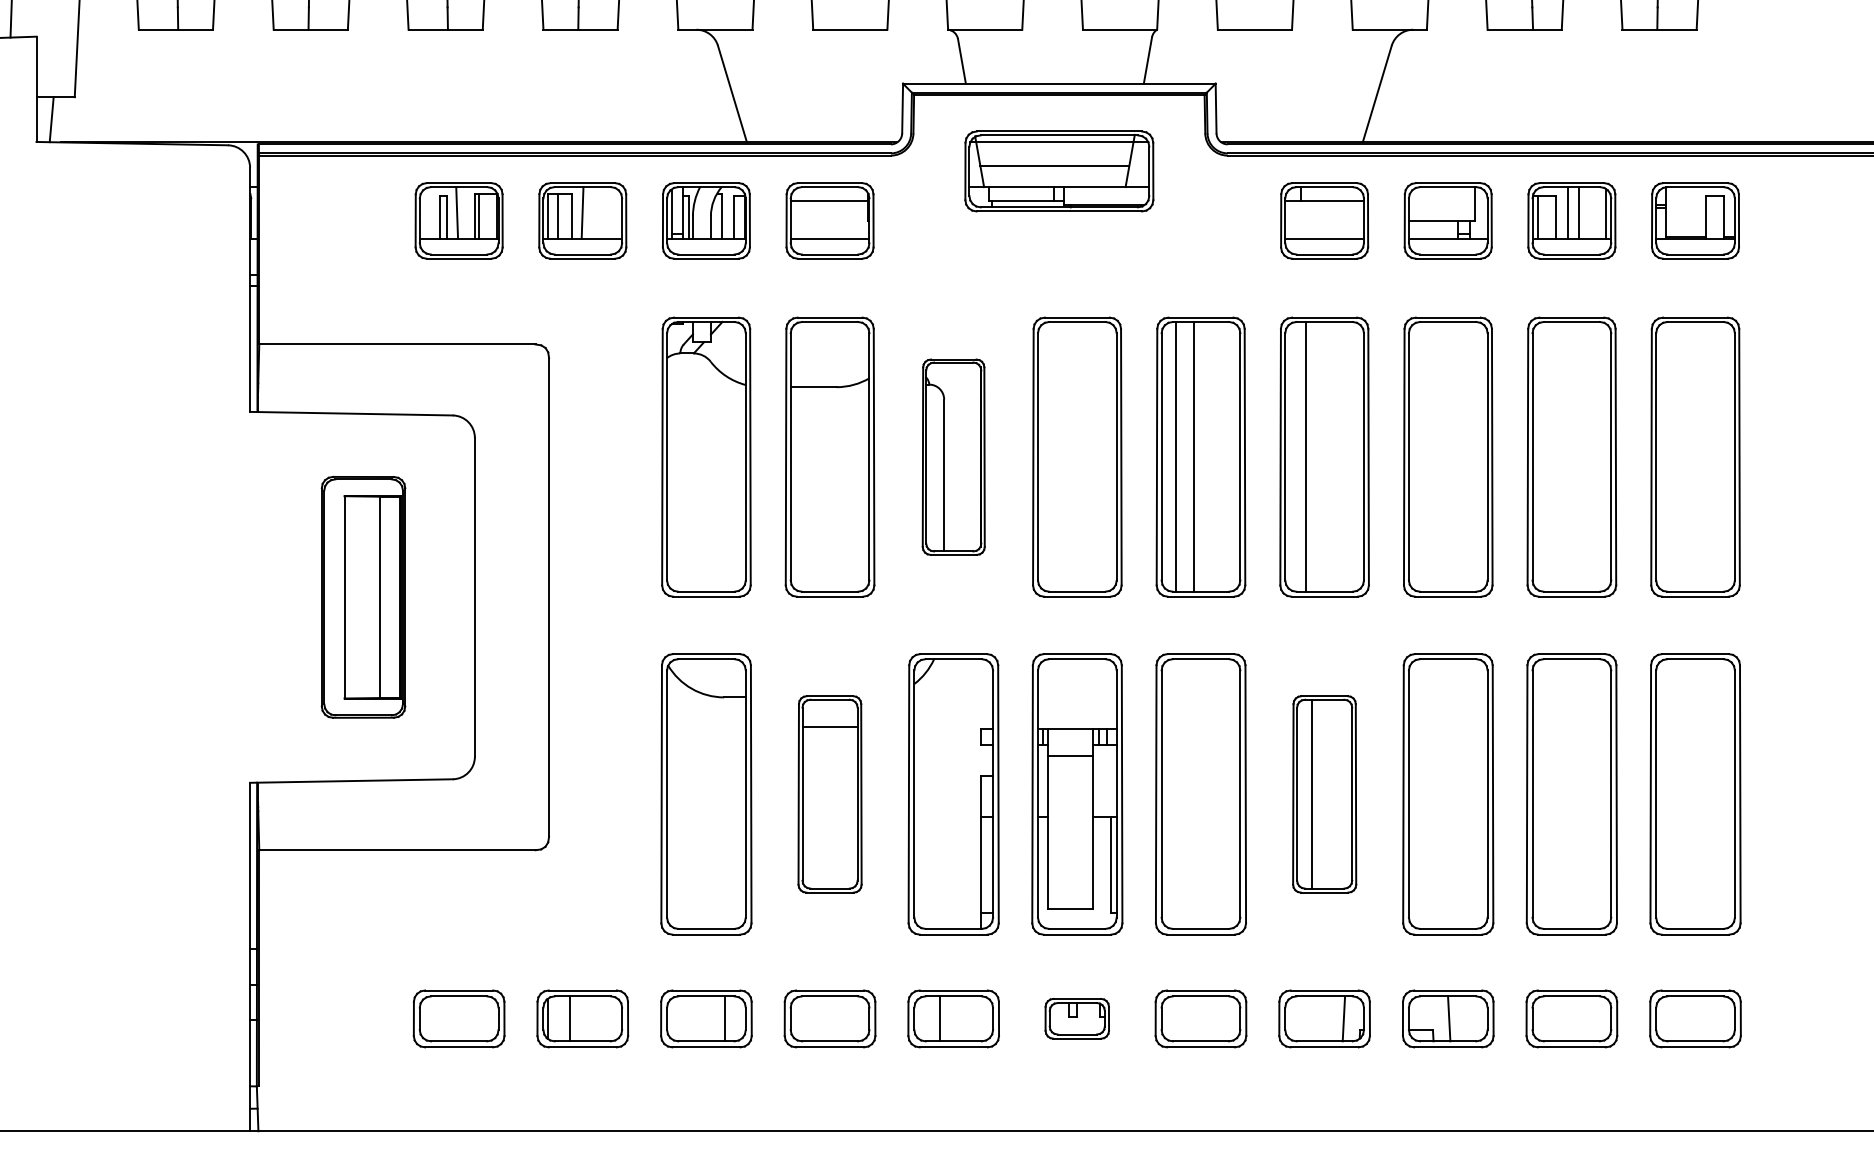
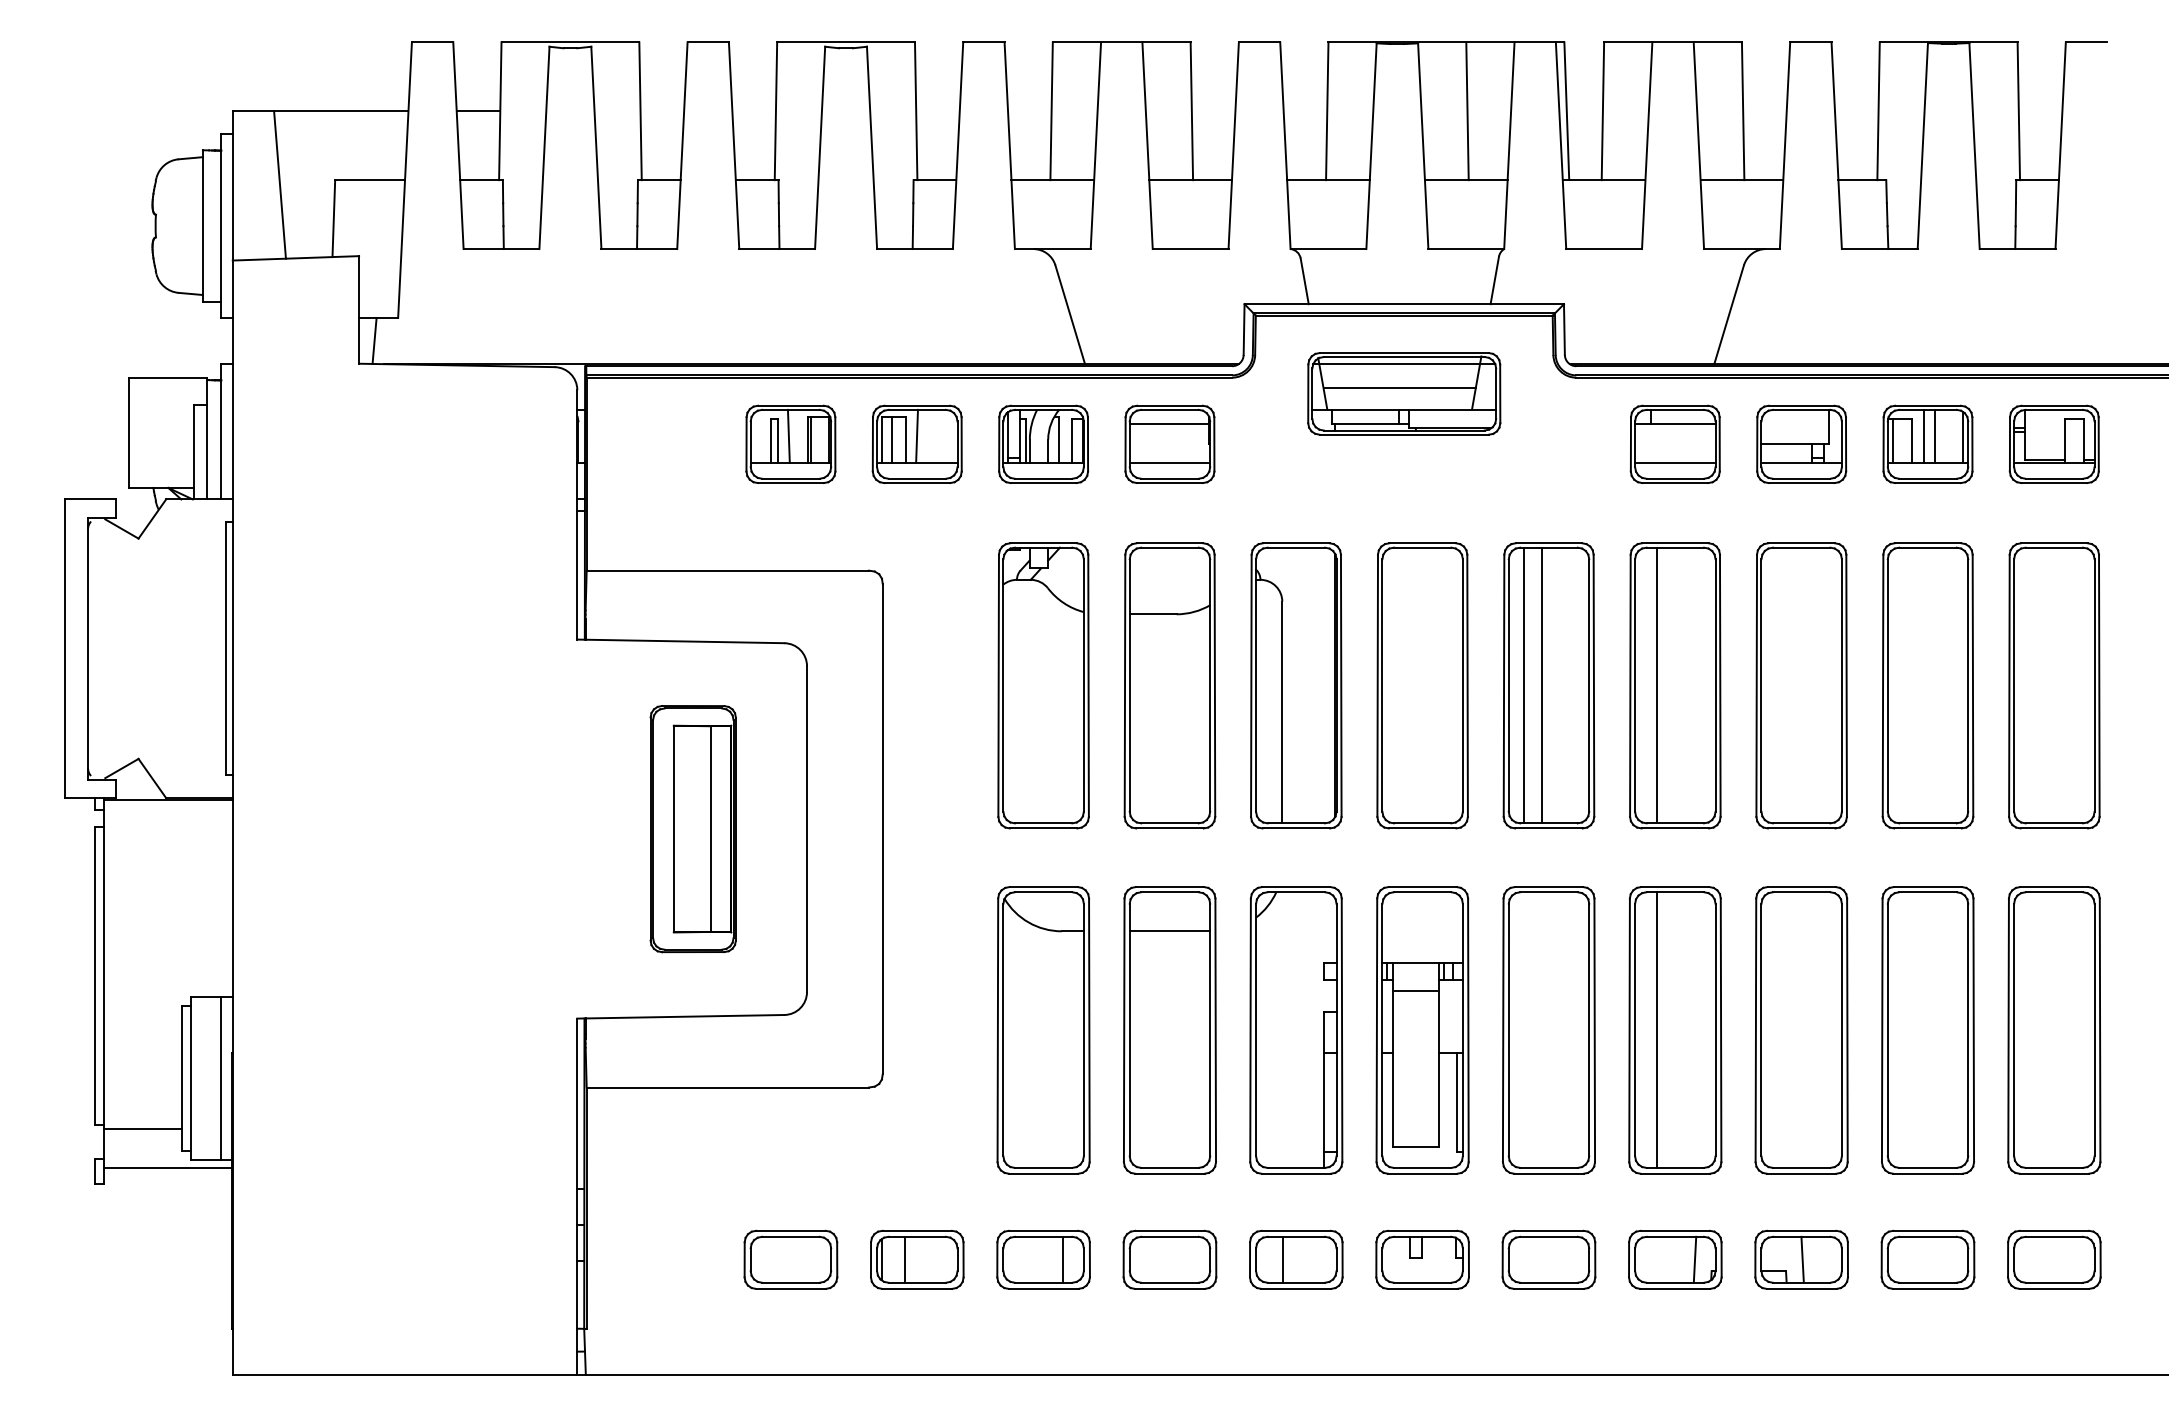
part: (953, 456) -> (1296, 685), size x1.43
part: (829, 794) -> (1169, 1030), size x1.43
part: (1324, 794) -> (1675, 1030), size x1.43
part: (1077, 1018) -> (1422, 1259), size x1.43

